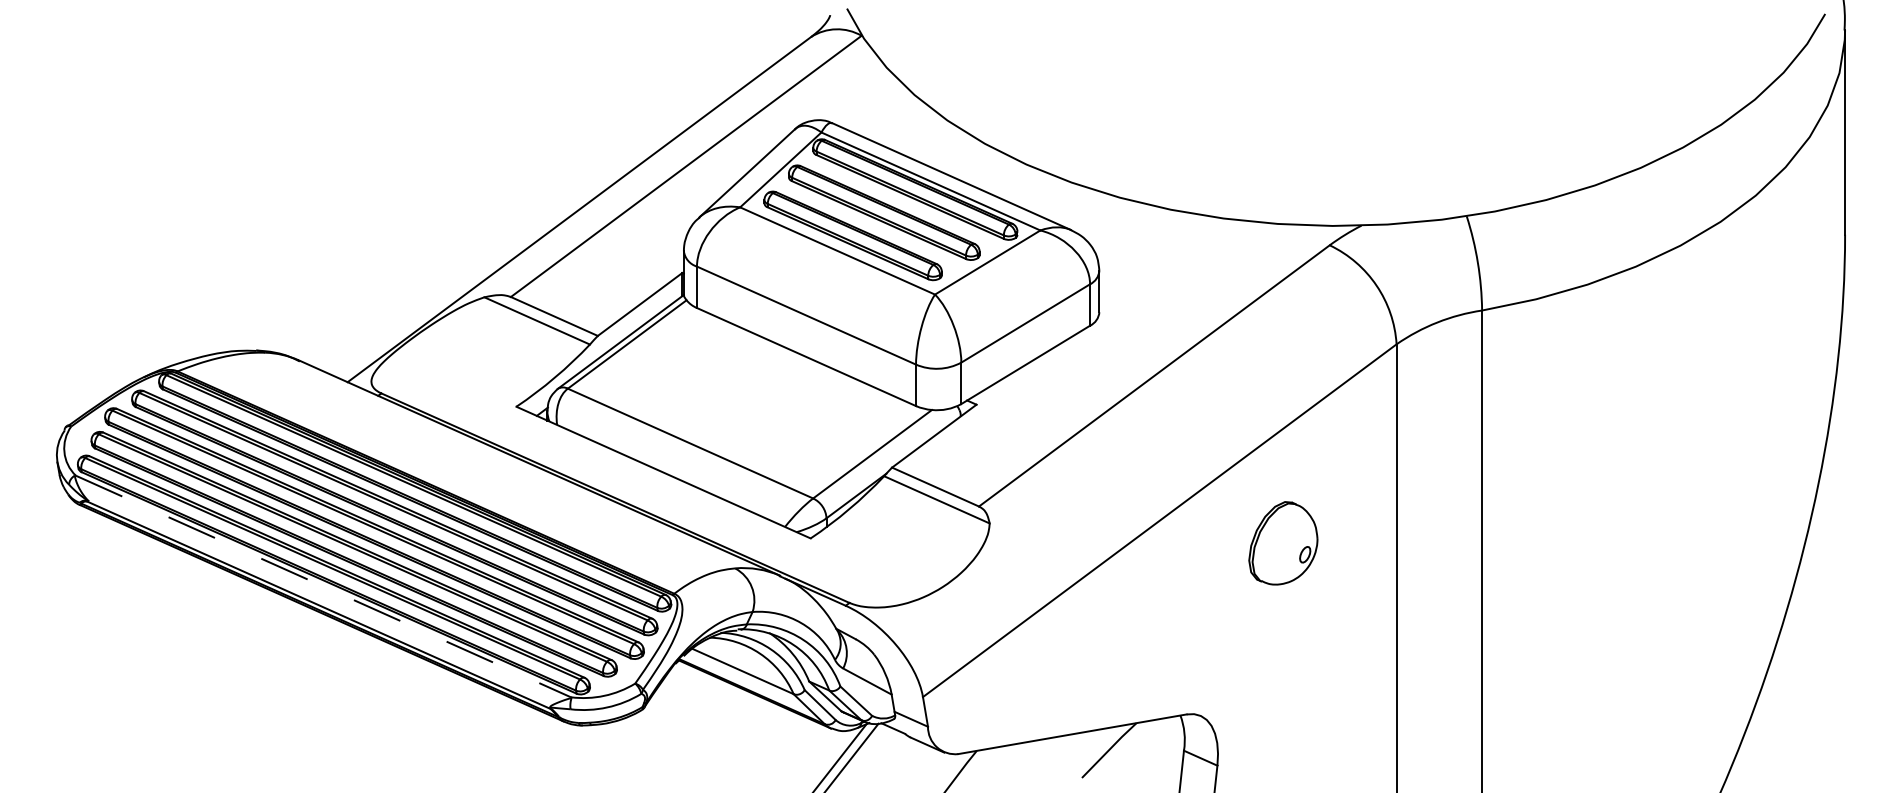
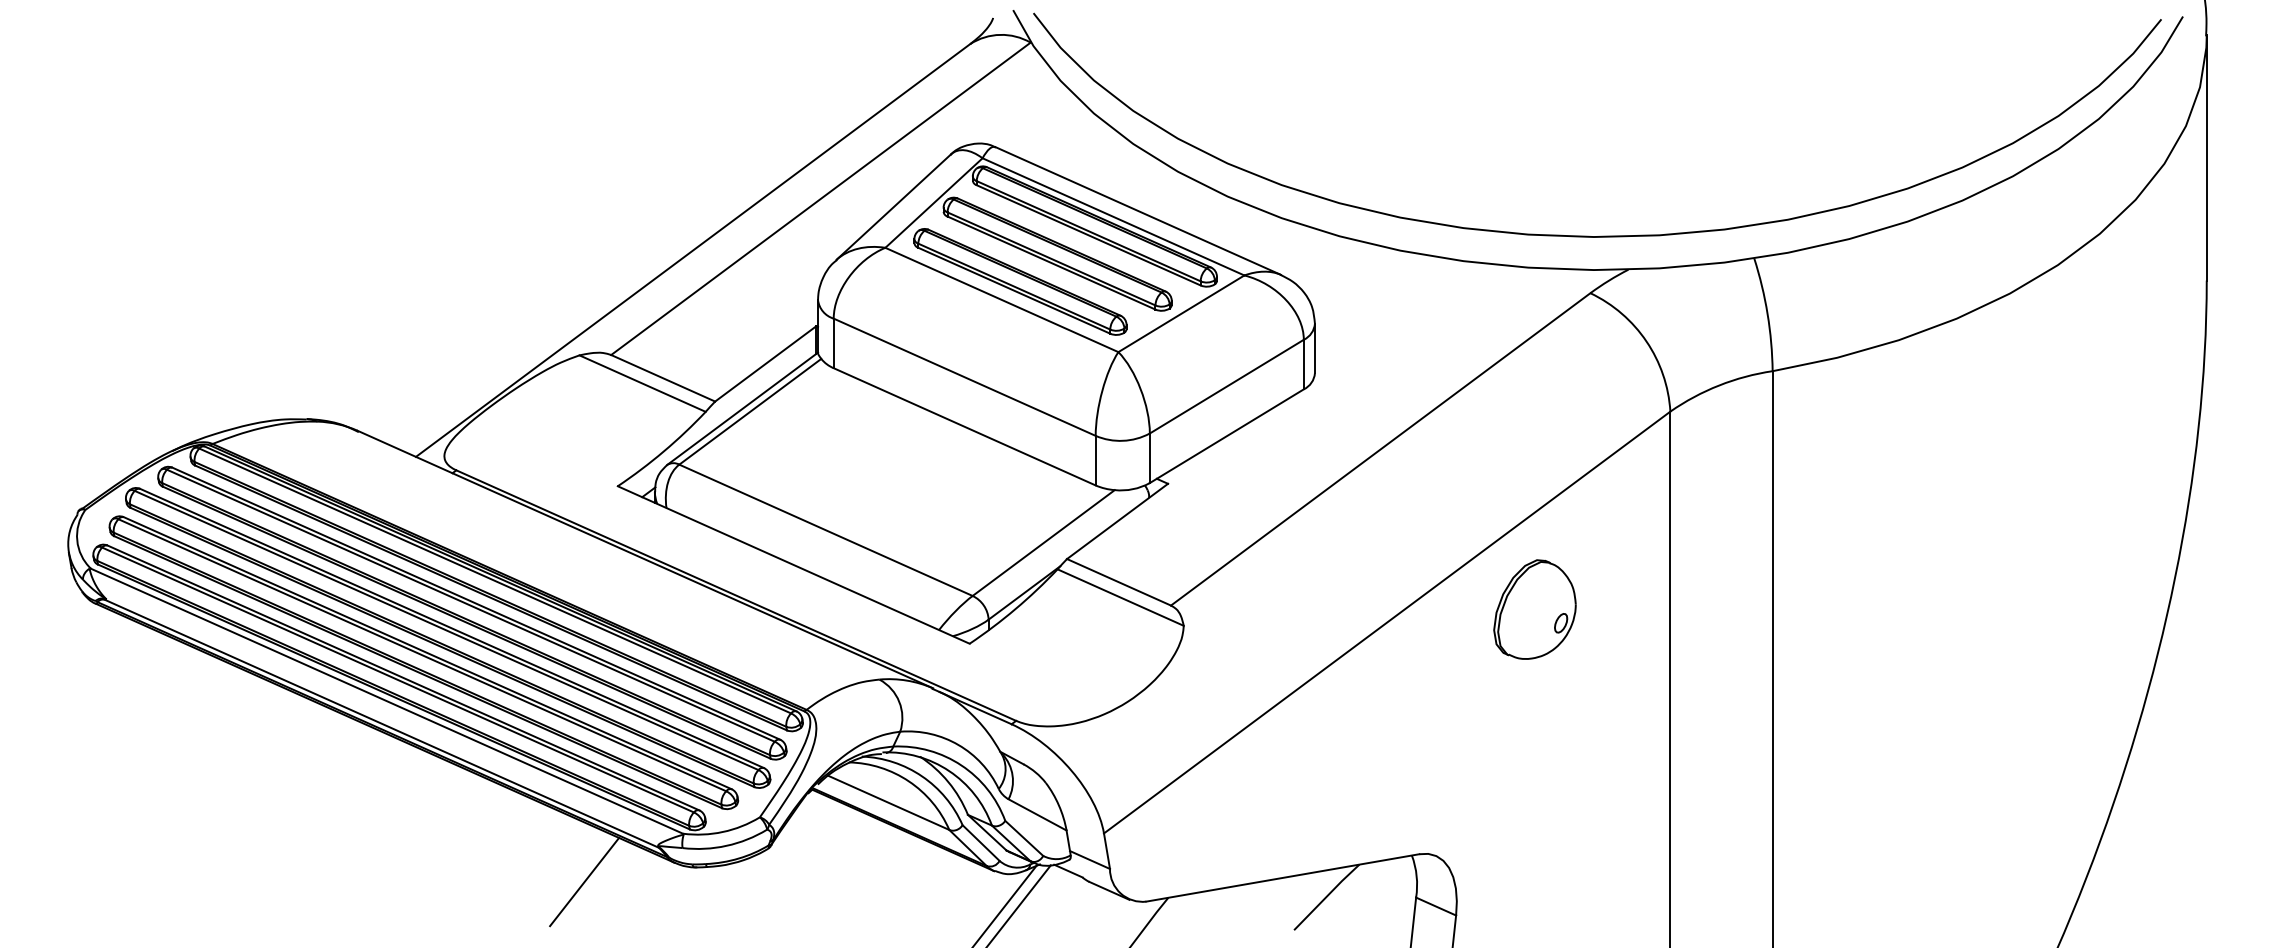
curve: (1338, 197) -> (1601, 235), added
part: (1282, 543) -> (1534, 609), moved
line: (323, 586) -> (387, 701), dashed -> solid
line: (488, 737) -> (584, 881), added

